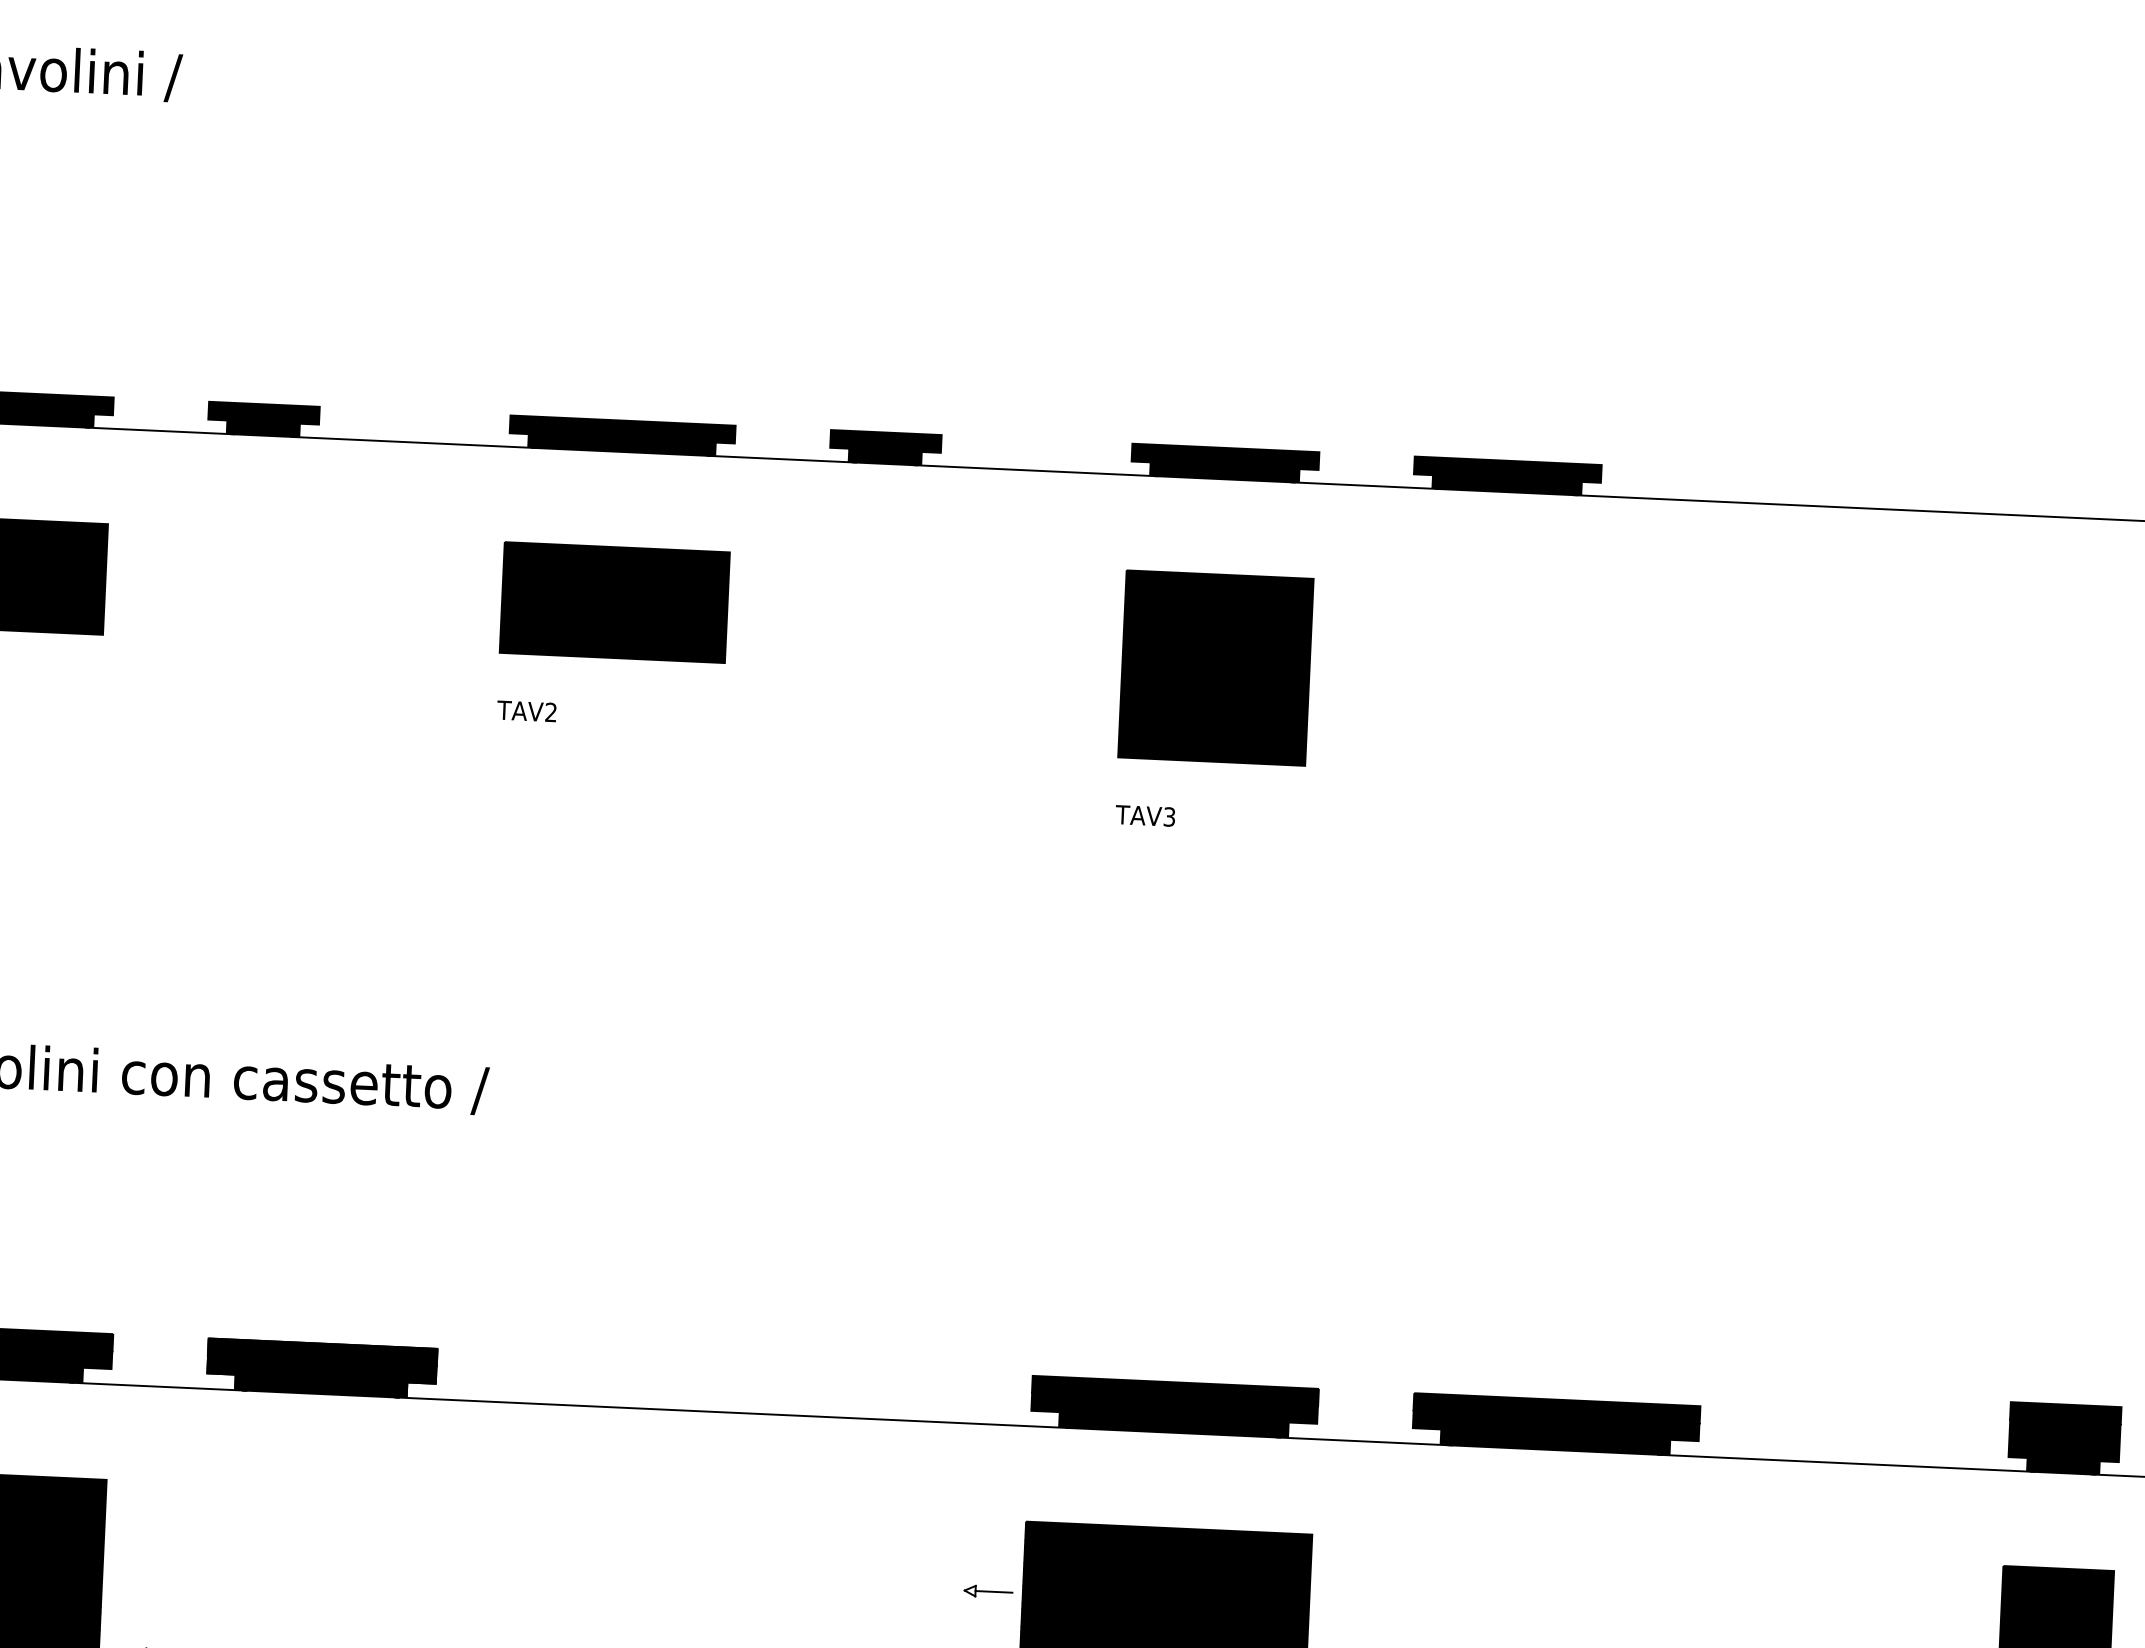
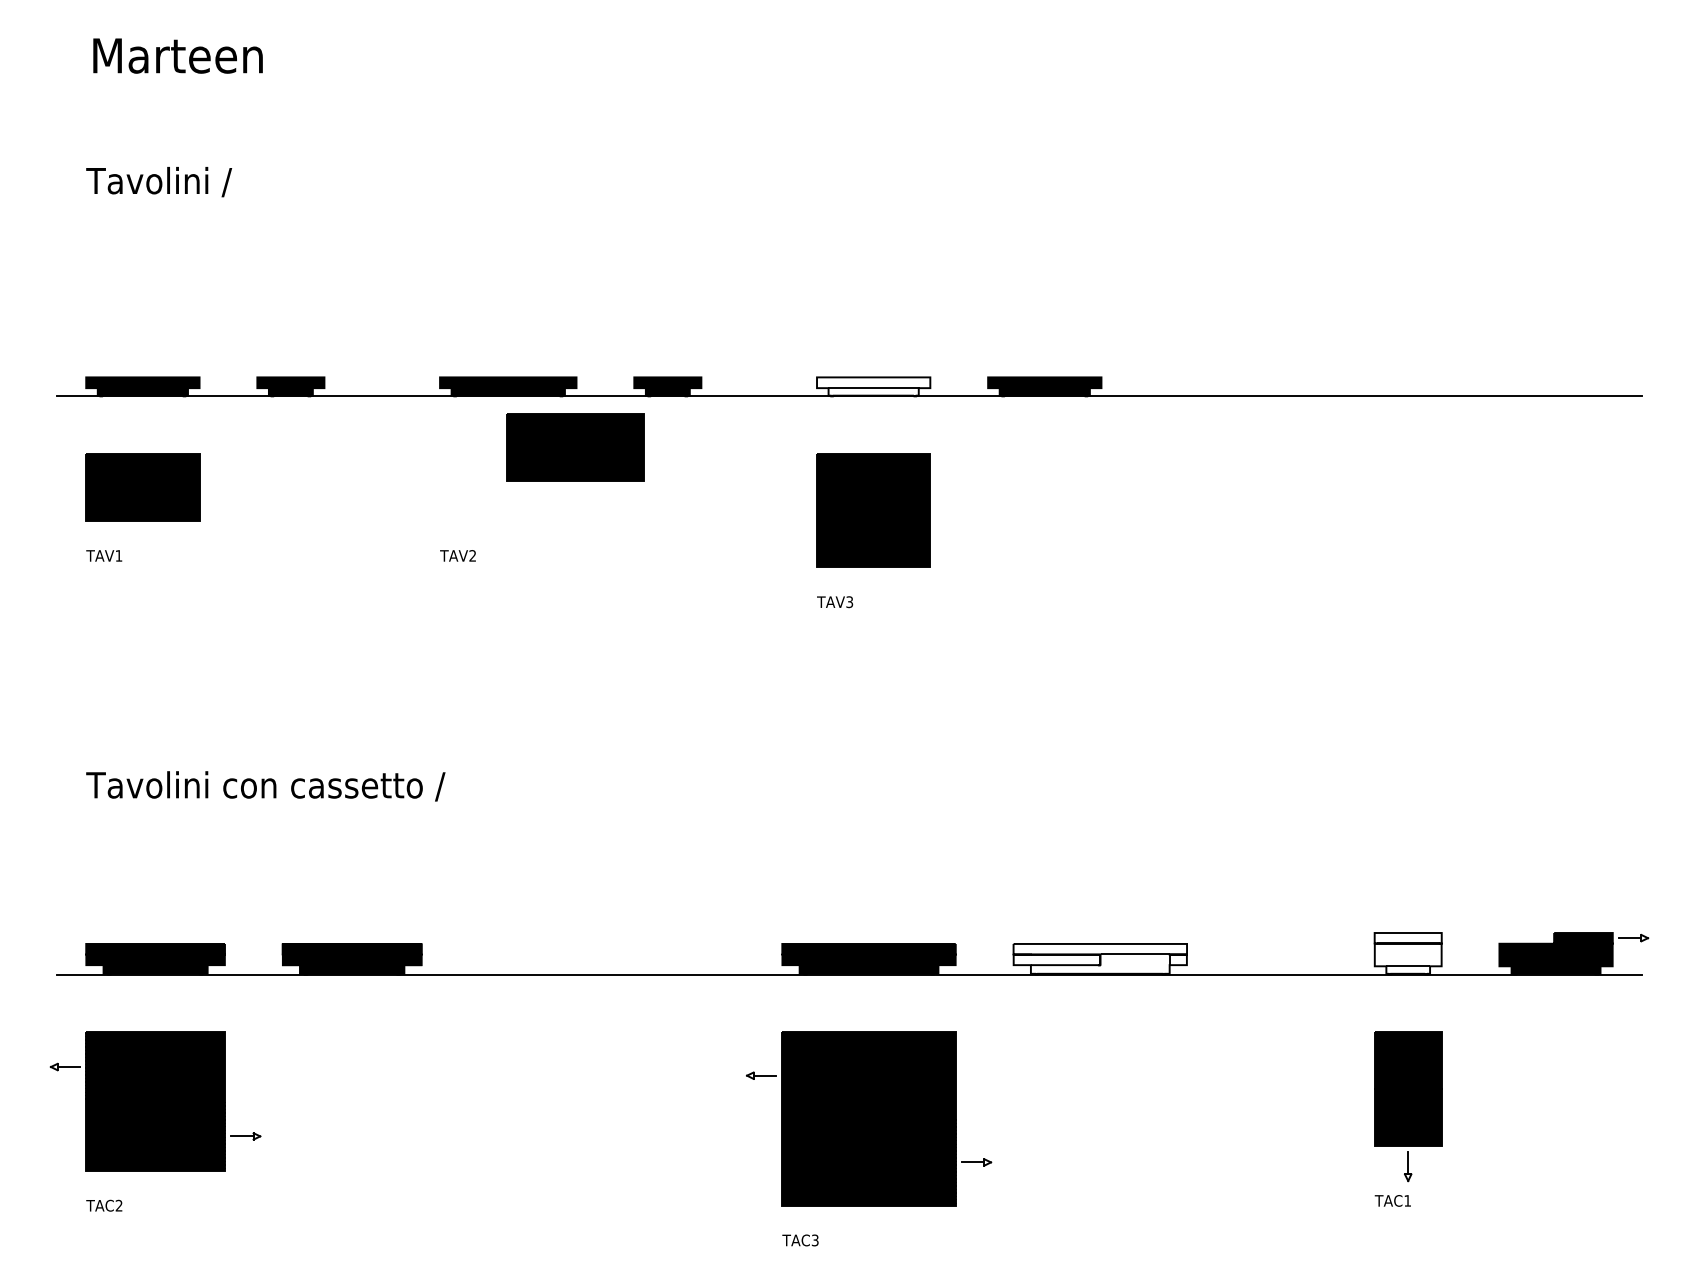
fill: (1224, 463) -> (873, 386), removed
part: (615, 602) -> (575, 447), moved
fill: (1556, 1423) -> (1100, 958), removed
fill: (2063, 1438) -> (1407, 953), removed

